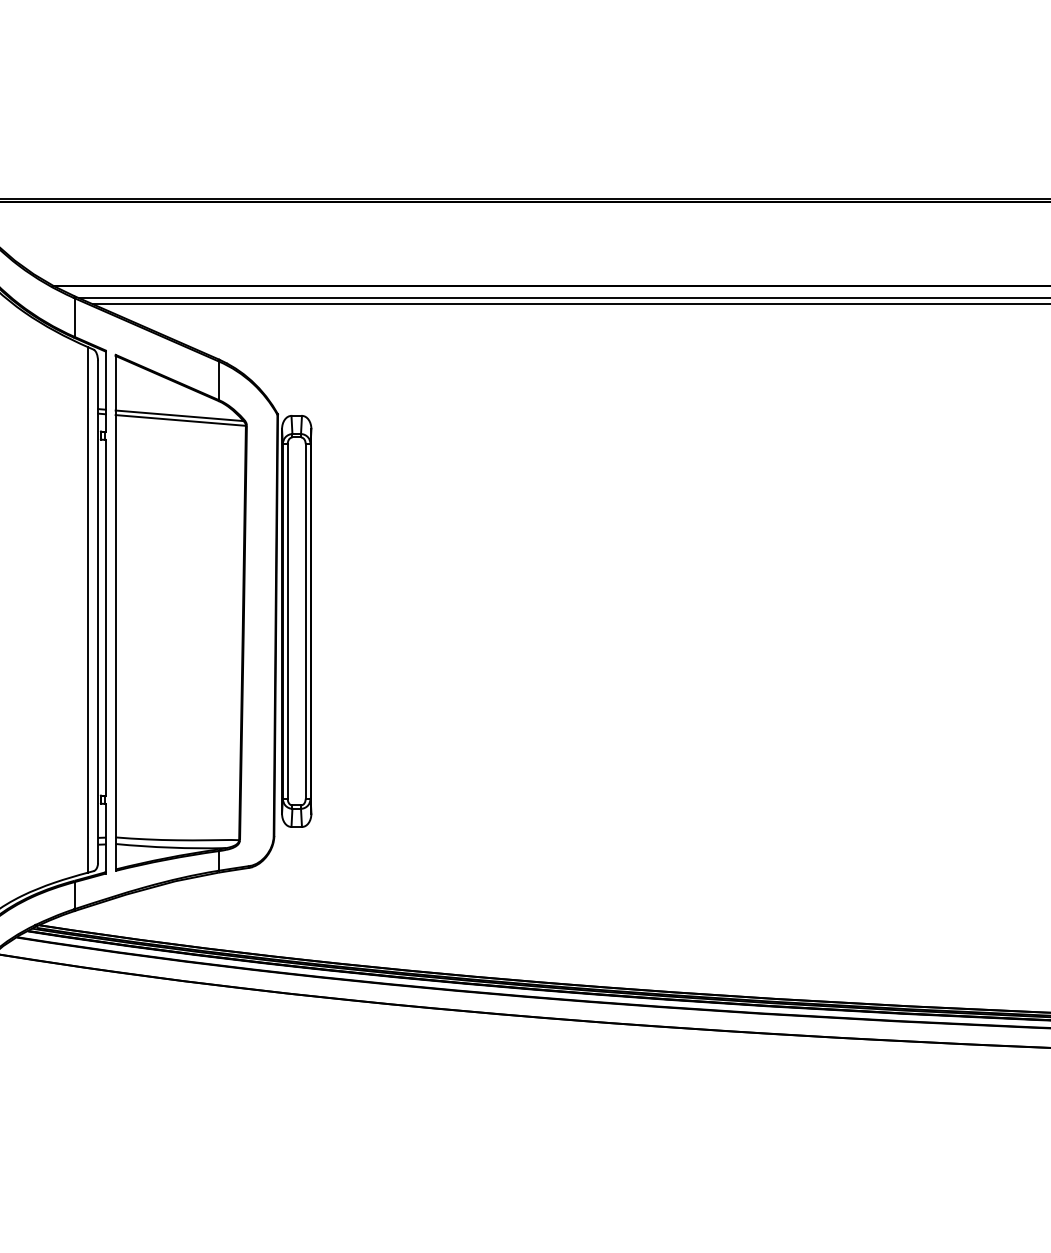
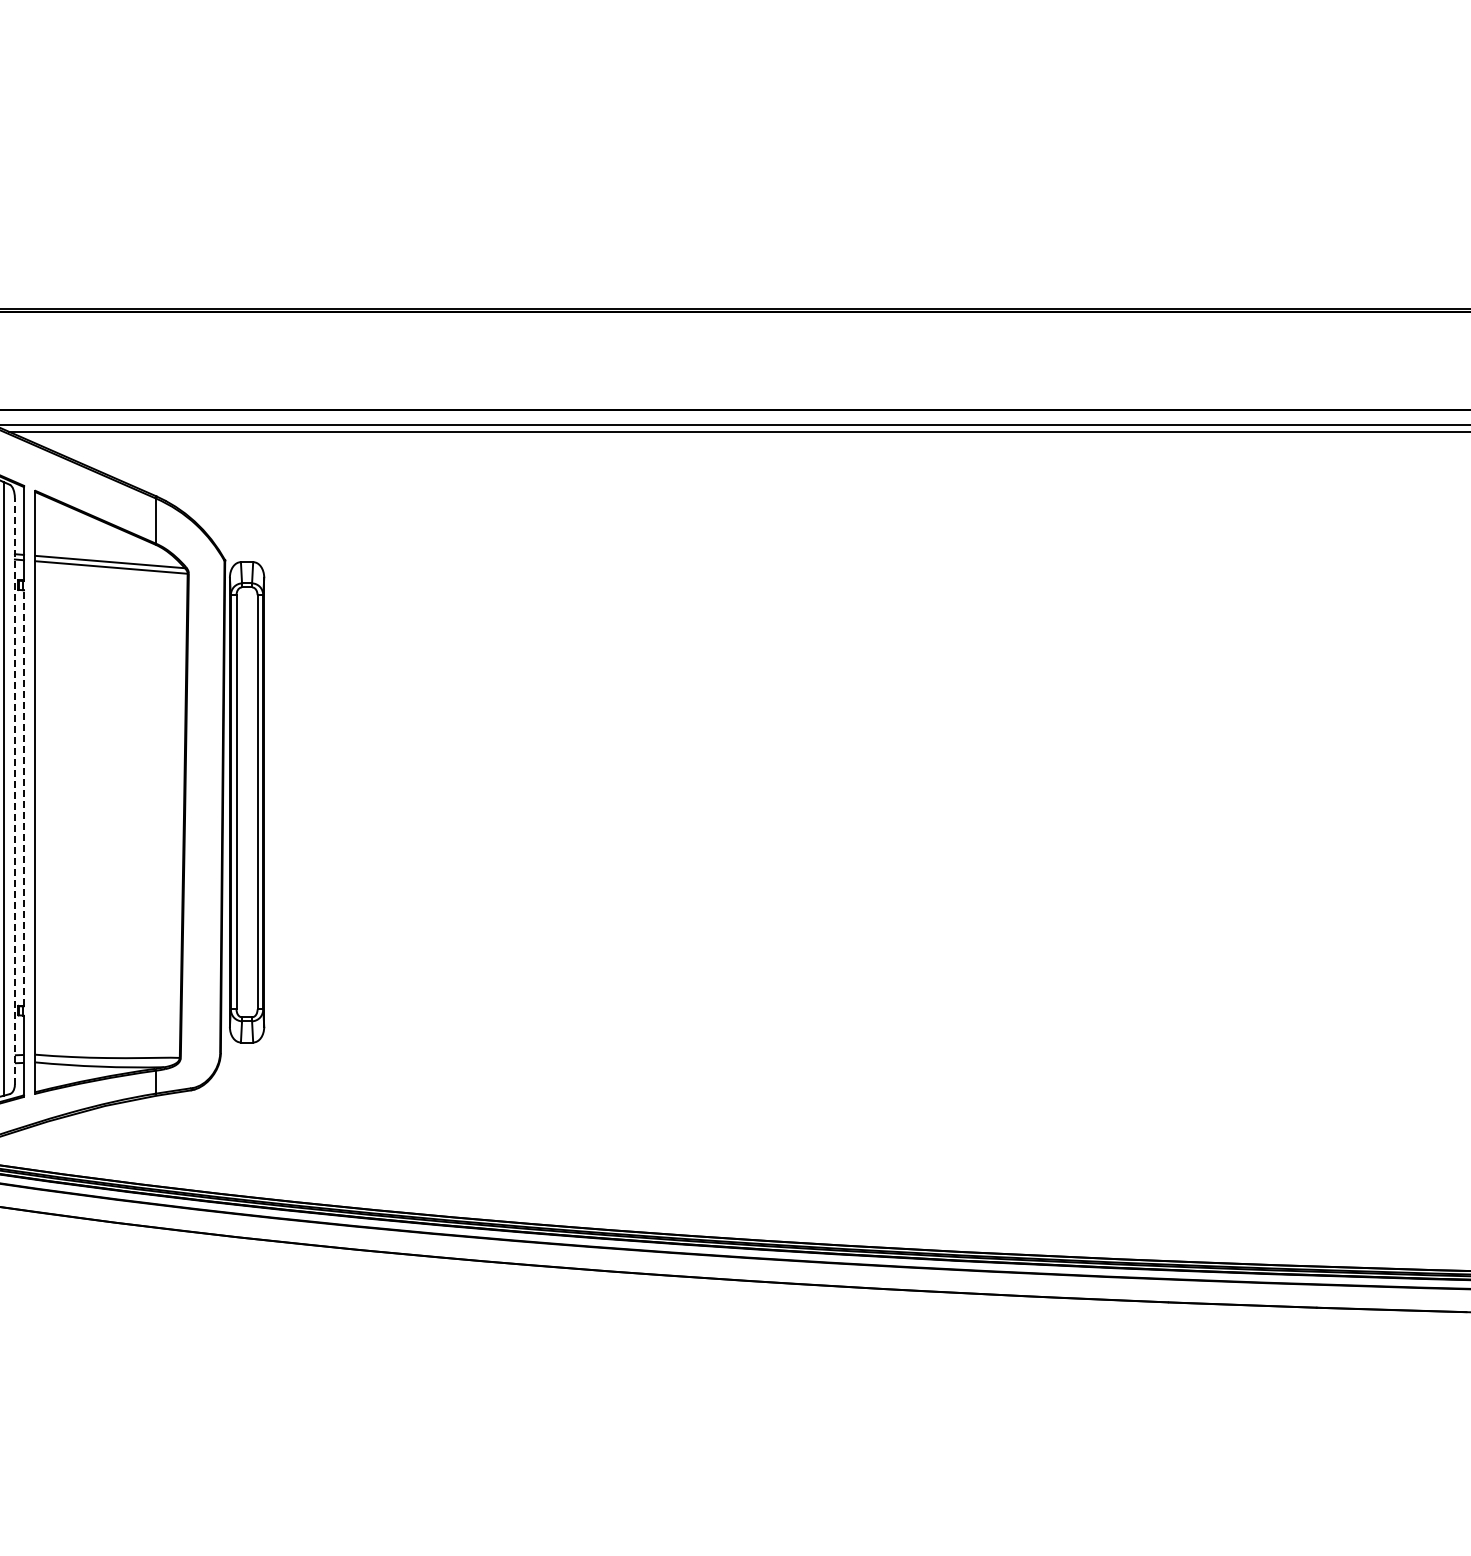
line: (97, 611) -> (14, 790), solid -> dashed
line: (106, 617) -> (24, 797), solid -> dashed

